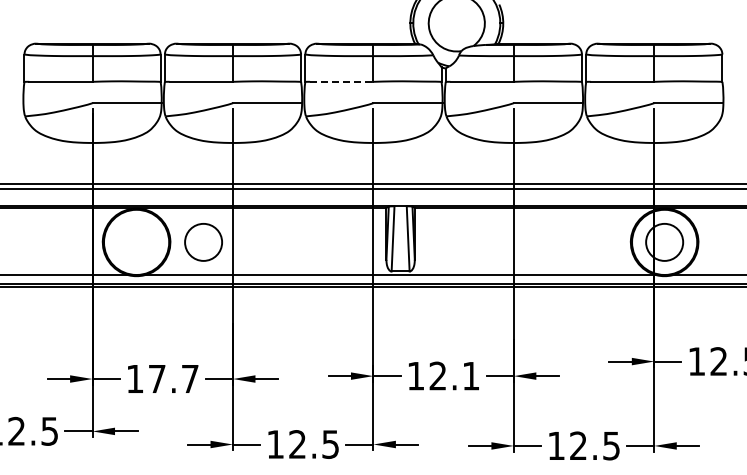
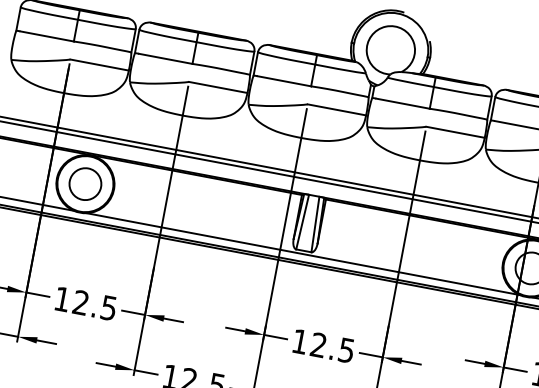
line: (341, 81) -> (284, 80), dashed -> solid
circle: (203, 242) -> (85, 184), moved
text: (470, 376) -> (346, 350), 12.1 -> 12.5
text: (173, 378) -> (94, 305), 17.7 -> 12.5

